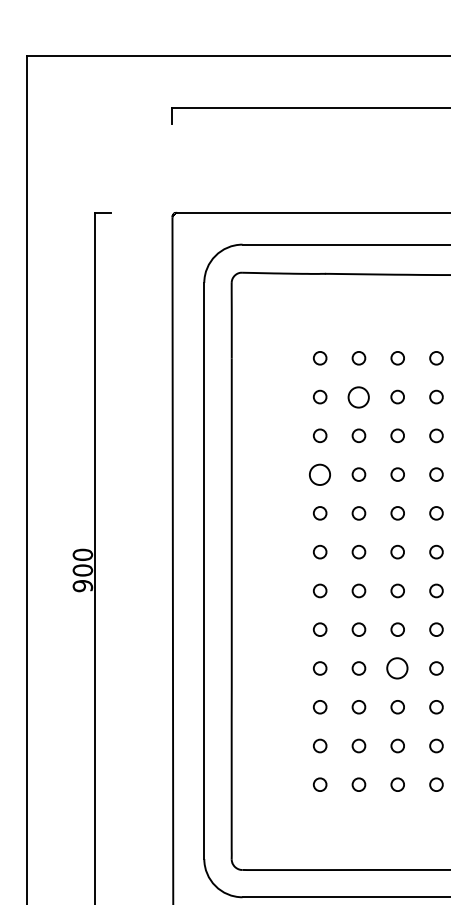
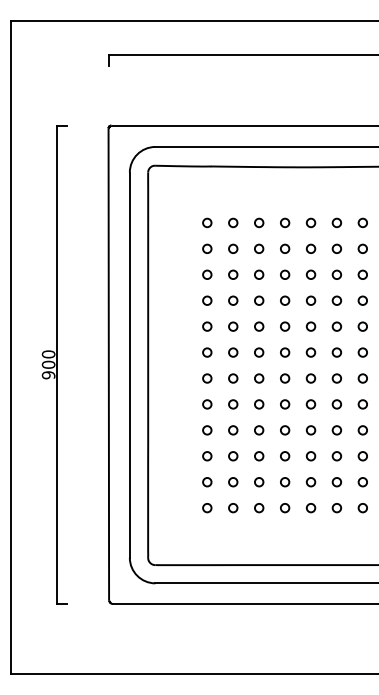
circle: (359, 396) -> (233, 248), size x0.62
circle: (320, 474) -> (207, 300), size x0.62
circle: (398, 668) -> (259, 430), size x0.62

